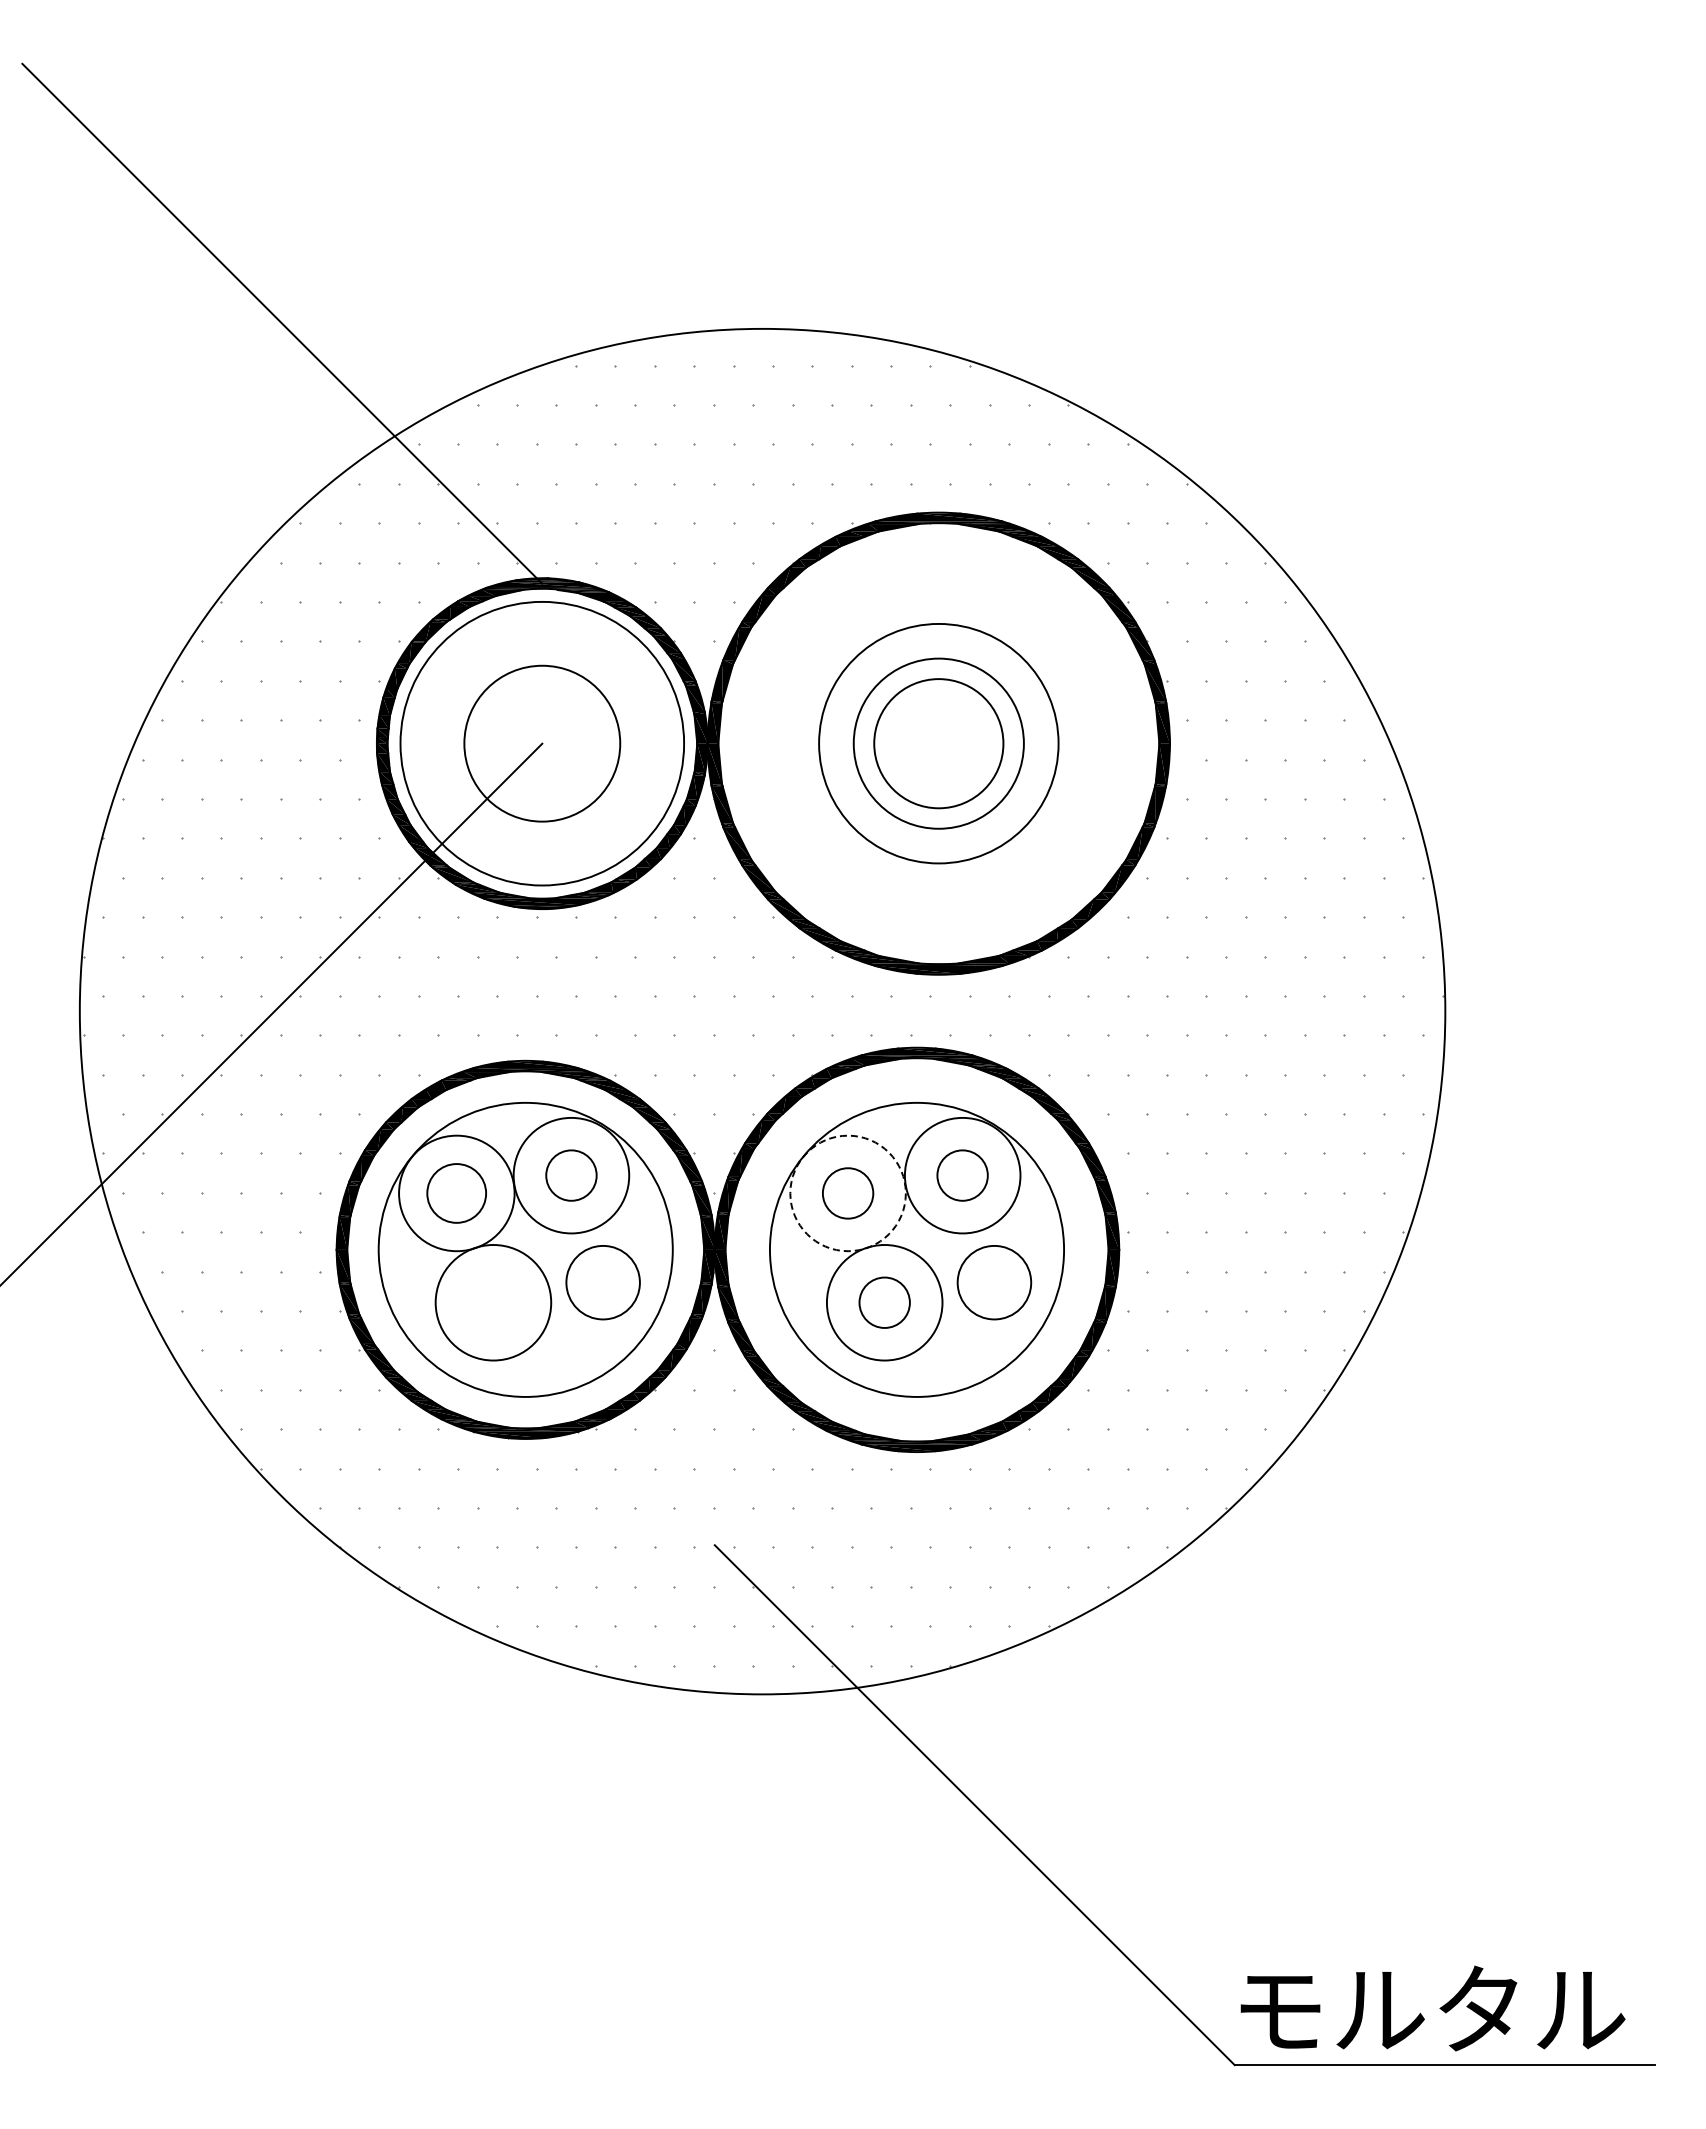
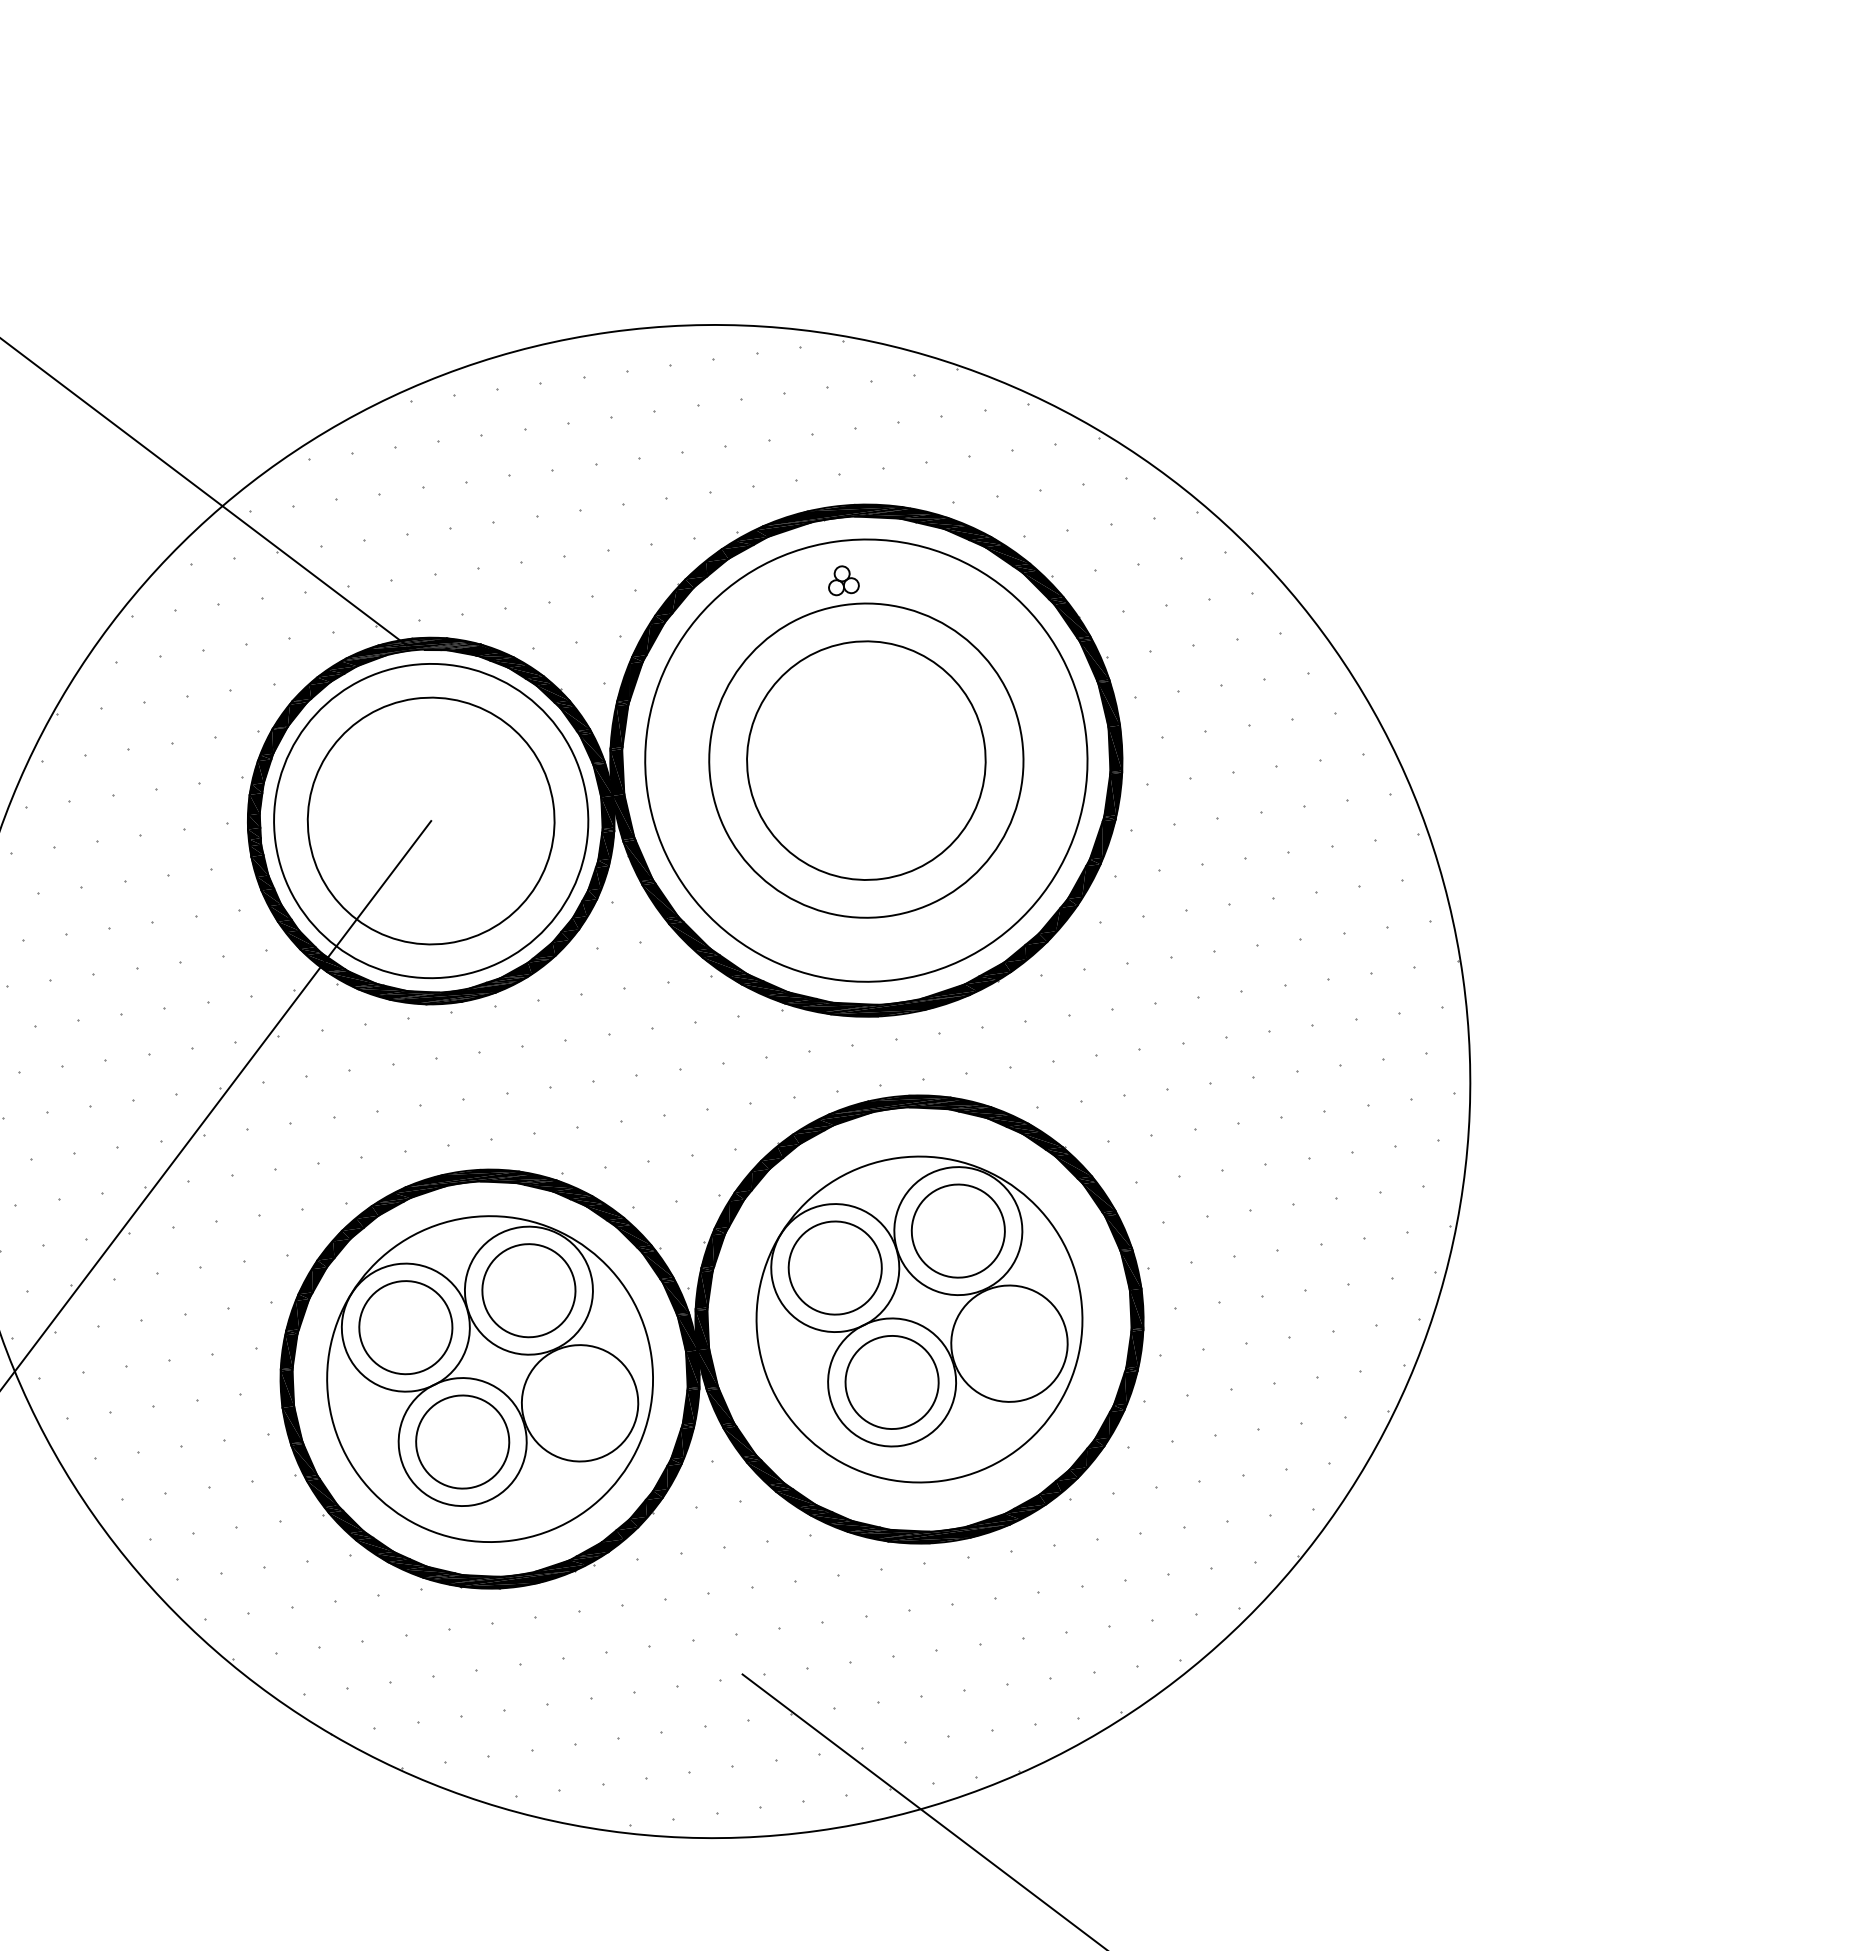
part: (940, 579) -> (843, 580), added
circle: (541, 743) -> (430, 820), size x1.43
circle: (938, 743) -> (865, 760), size x1.67
circle: (938, 743) -> (865, 760), size x1.67
circle: (938, 743) -> (865, 760), size x1.67
circle: (571, 1175) -> (528, 1290), size x1.67
circle: (962, 1175) -> (958, 1230), size x1.67
circle: (456, 1193) -> (405, 1327), size x1.43
circle: (847, 1193) -> (834, 1268), dashed -> solid
circle: (848, 1193) -> (835, 1268), size x1.67
circle: (602, 1282) -> (579, 1403), size x1.43
circle: (993, 1282) -> (1008, 1343), size x1.43
circle: (493, 1302) -> (462, 1441), added
circle: (884, 1302) -> (891, 1382), size x1.67

